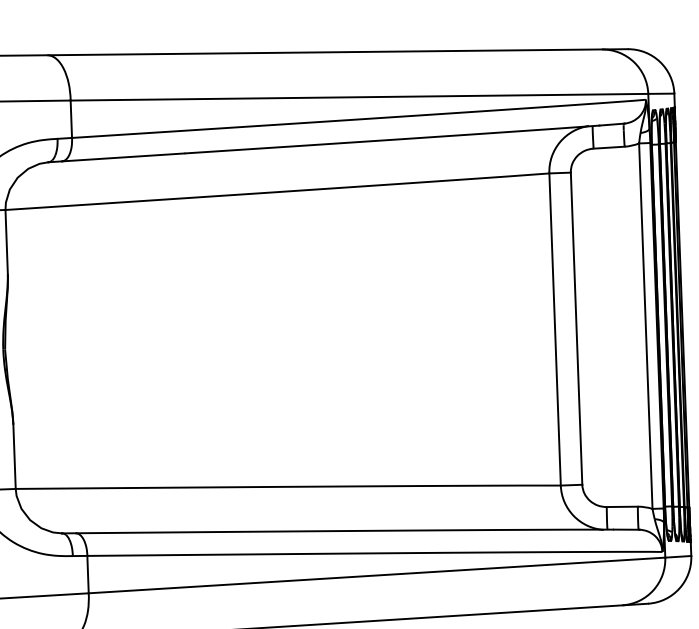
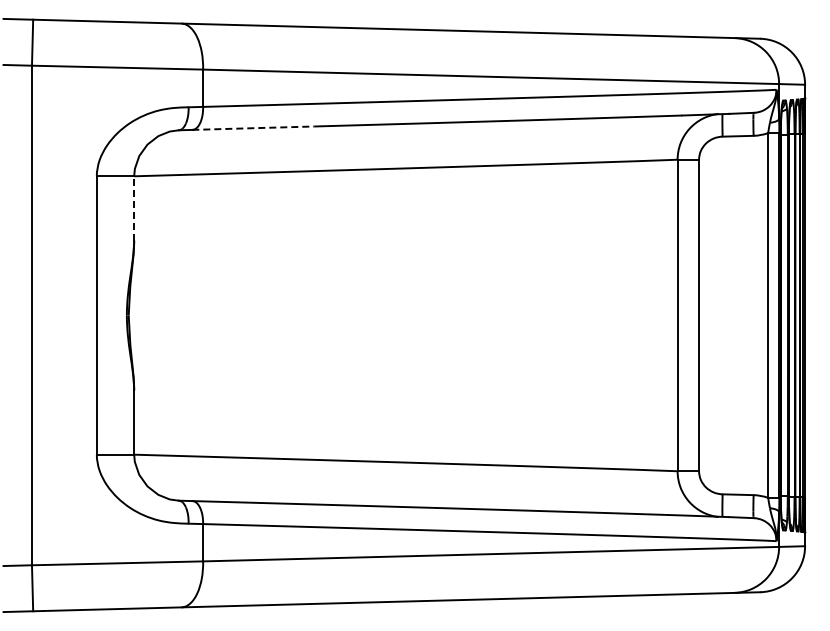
line: (124, 157) -> (254, 128), solid -> dashed
line: (6, 241) -> (134, 207), solid -> dashed

